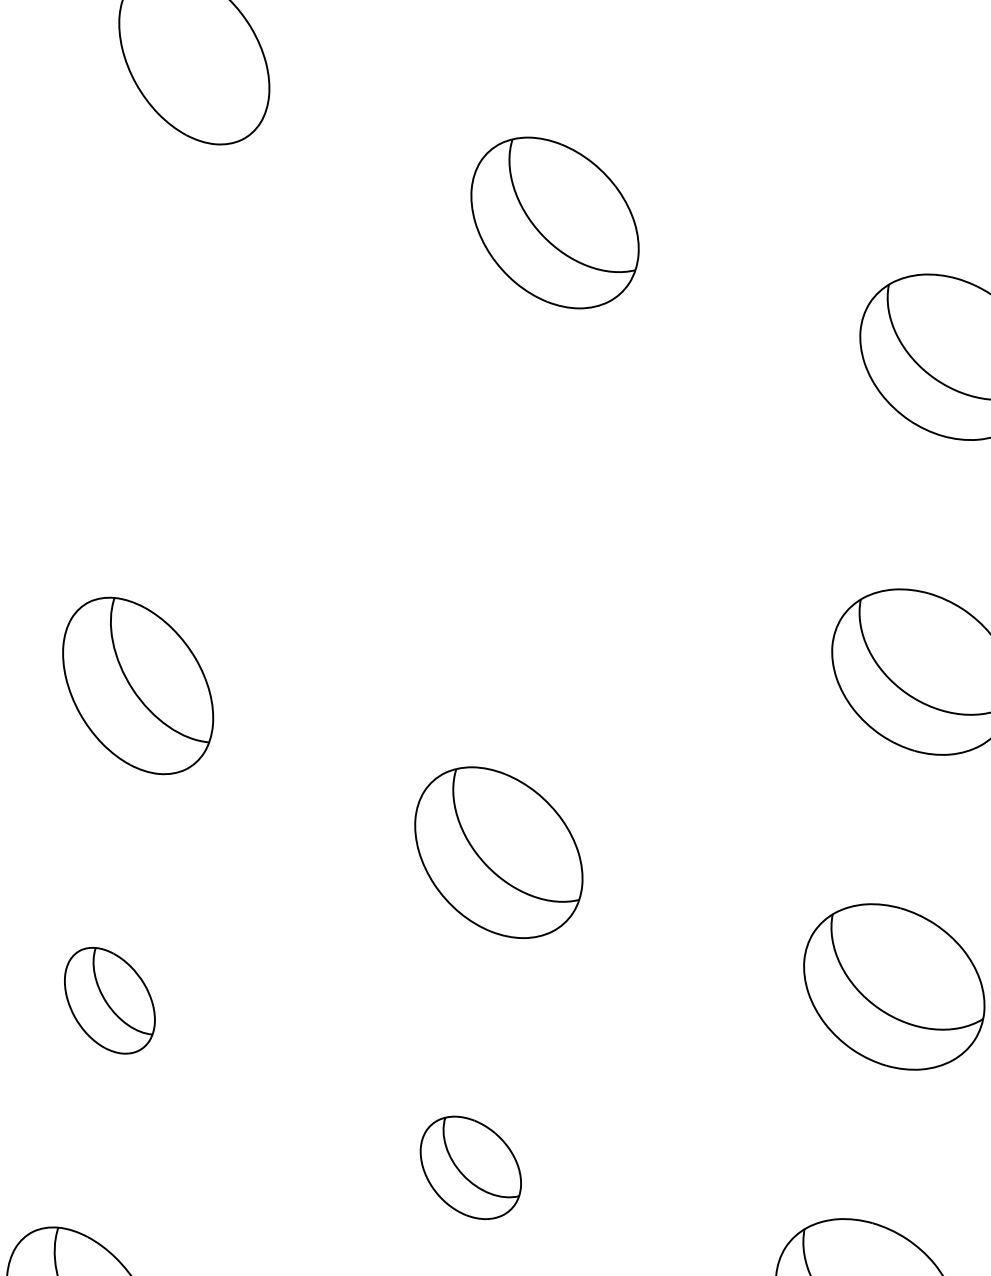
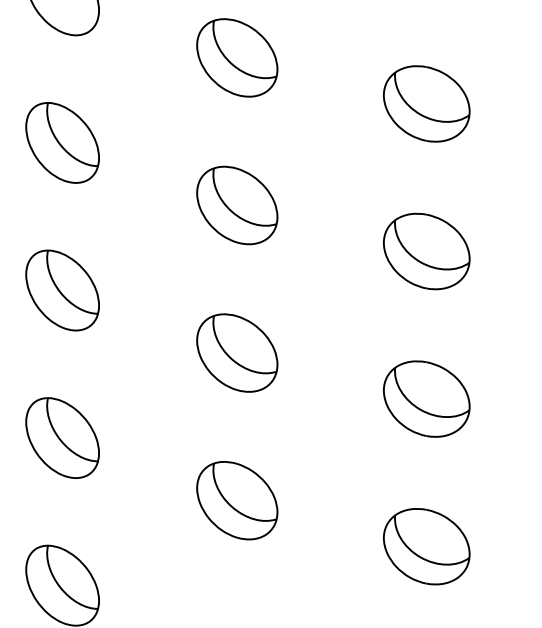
part: (165, 370) -> (62, 142), added
part: (527, 537) -> (237, 205), added
part: (109, 999) -> (62, 437), size x1.67
part: (471, 1167) -> (237, 500), size x1.67

